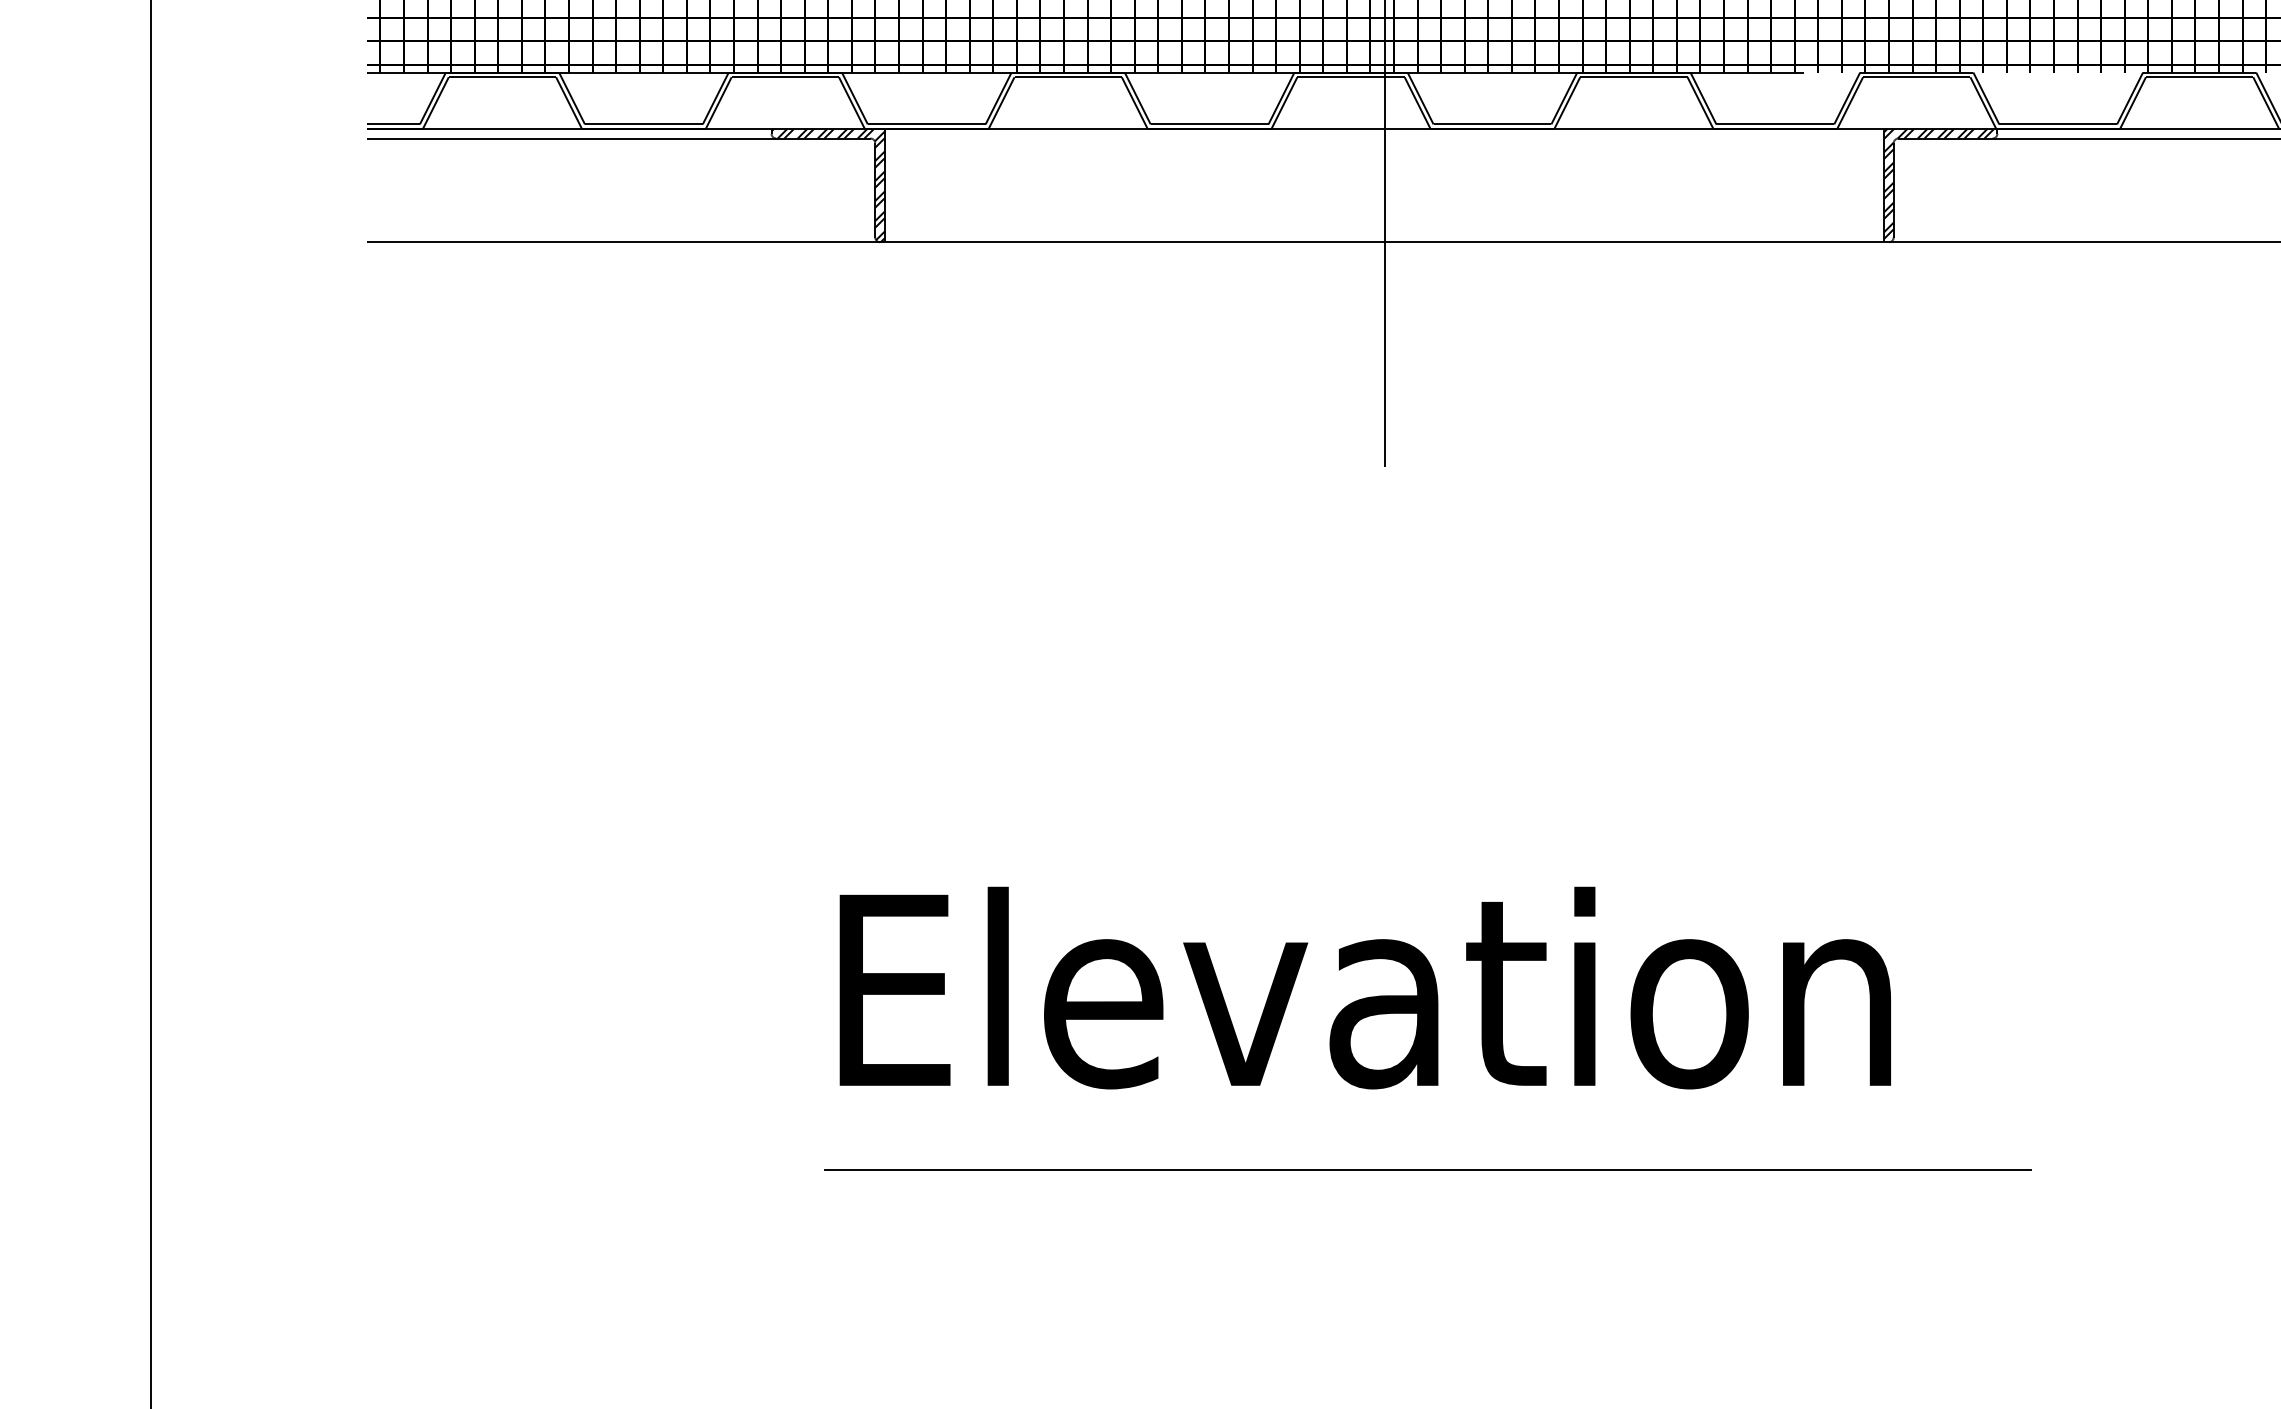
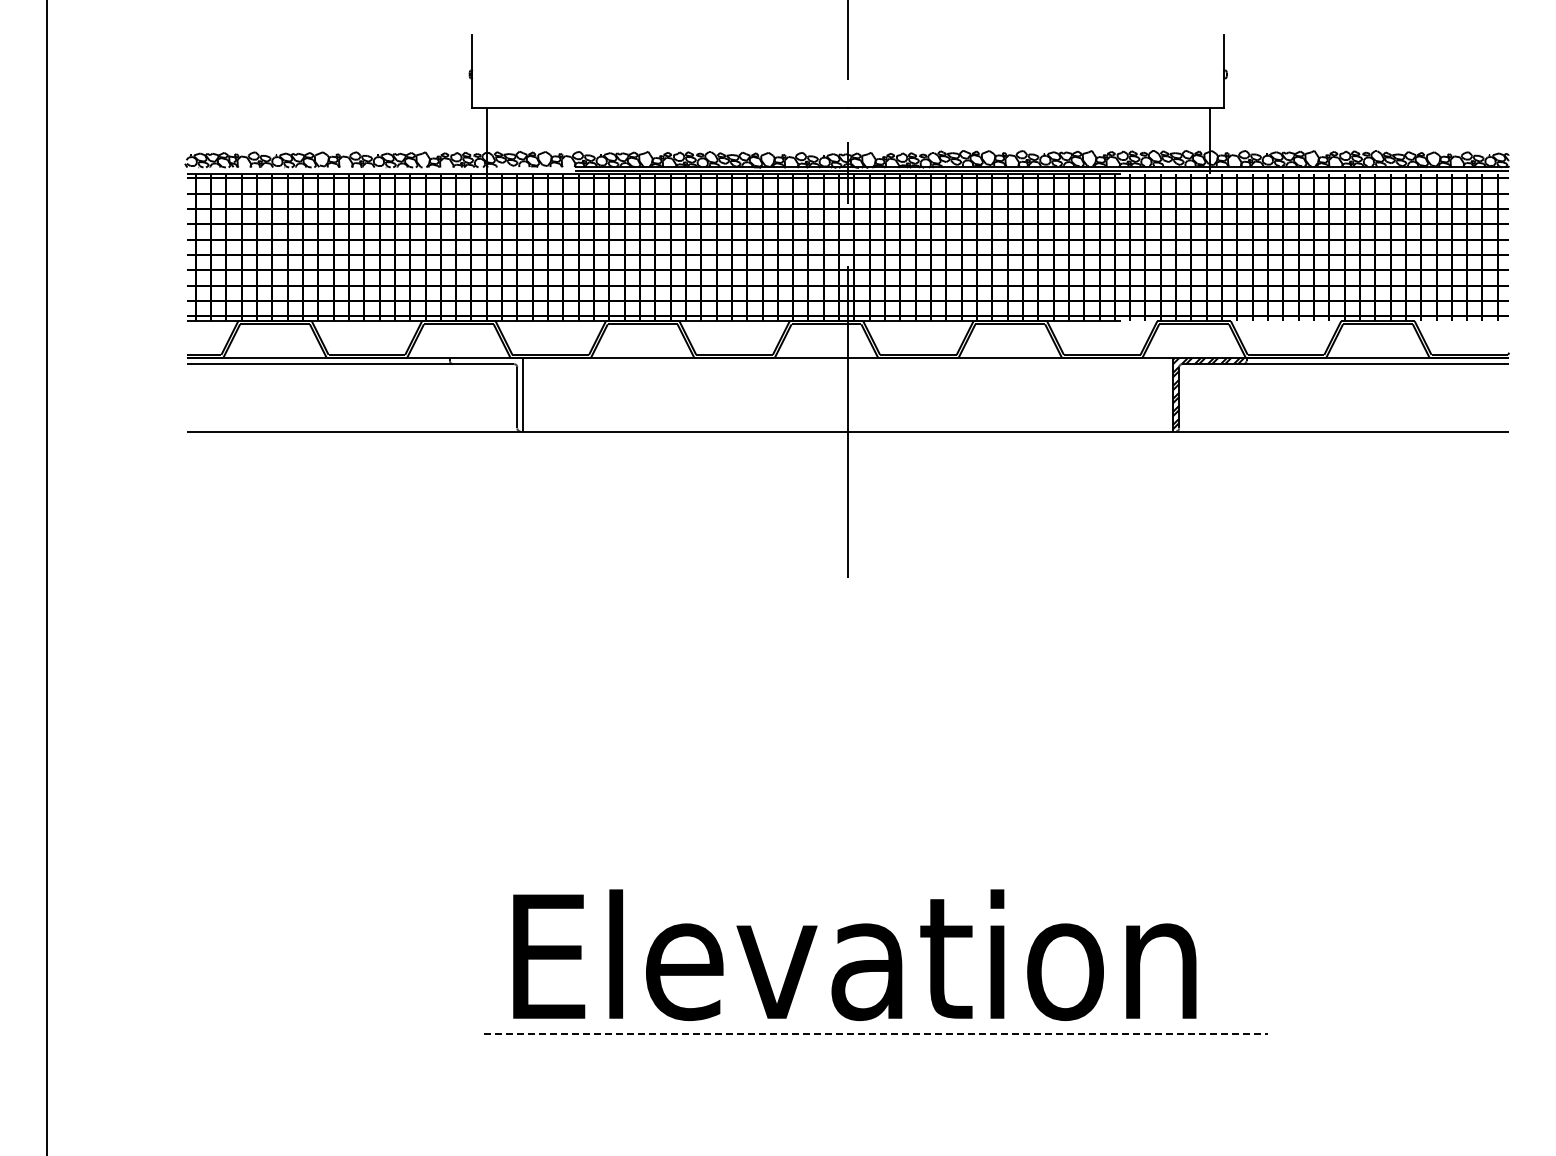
hatch: (827, 185) -> (486, 394), removed
text: (1364, 986) -> (854, 954), moved
line: (1427, 1170) -> (876, 1034), solid -> dashed

